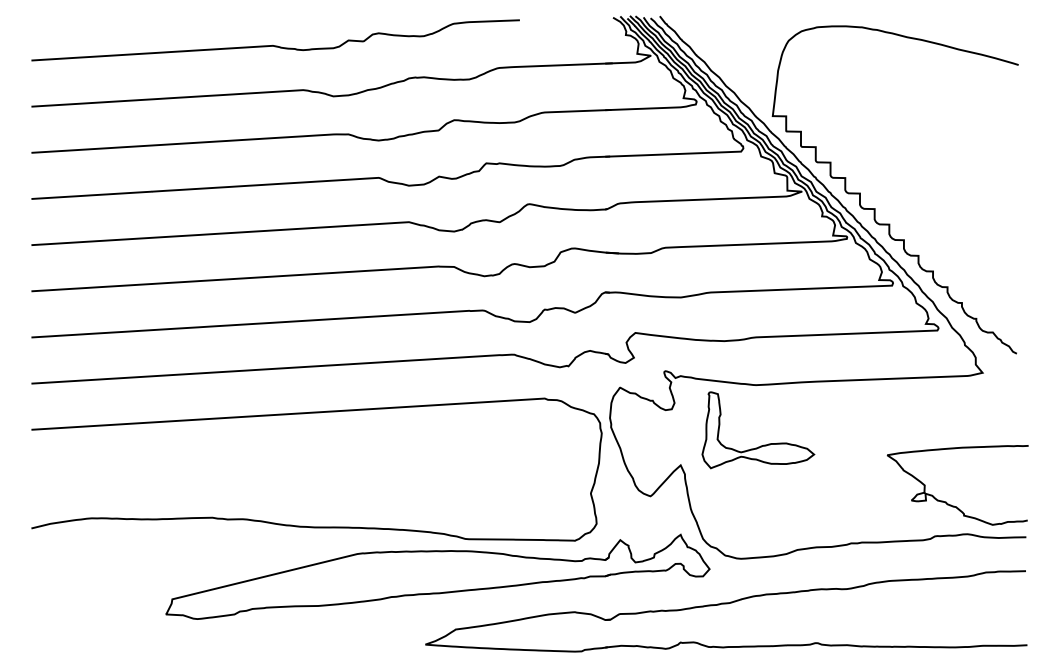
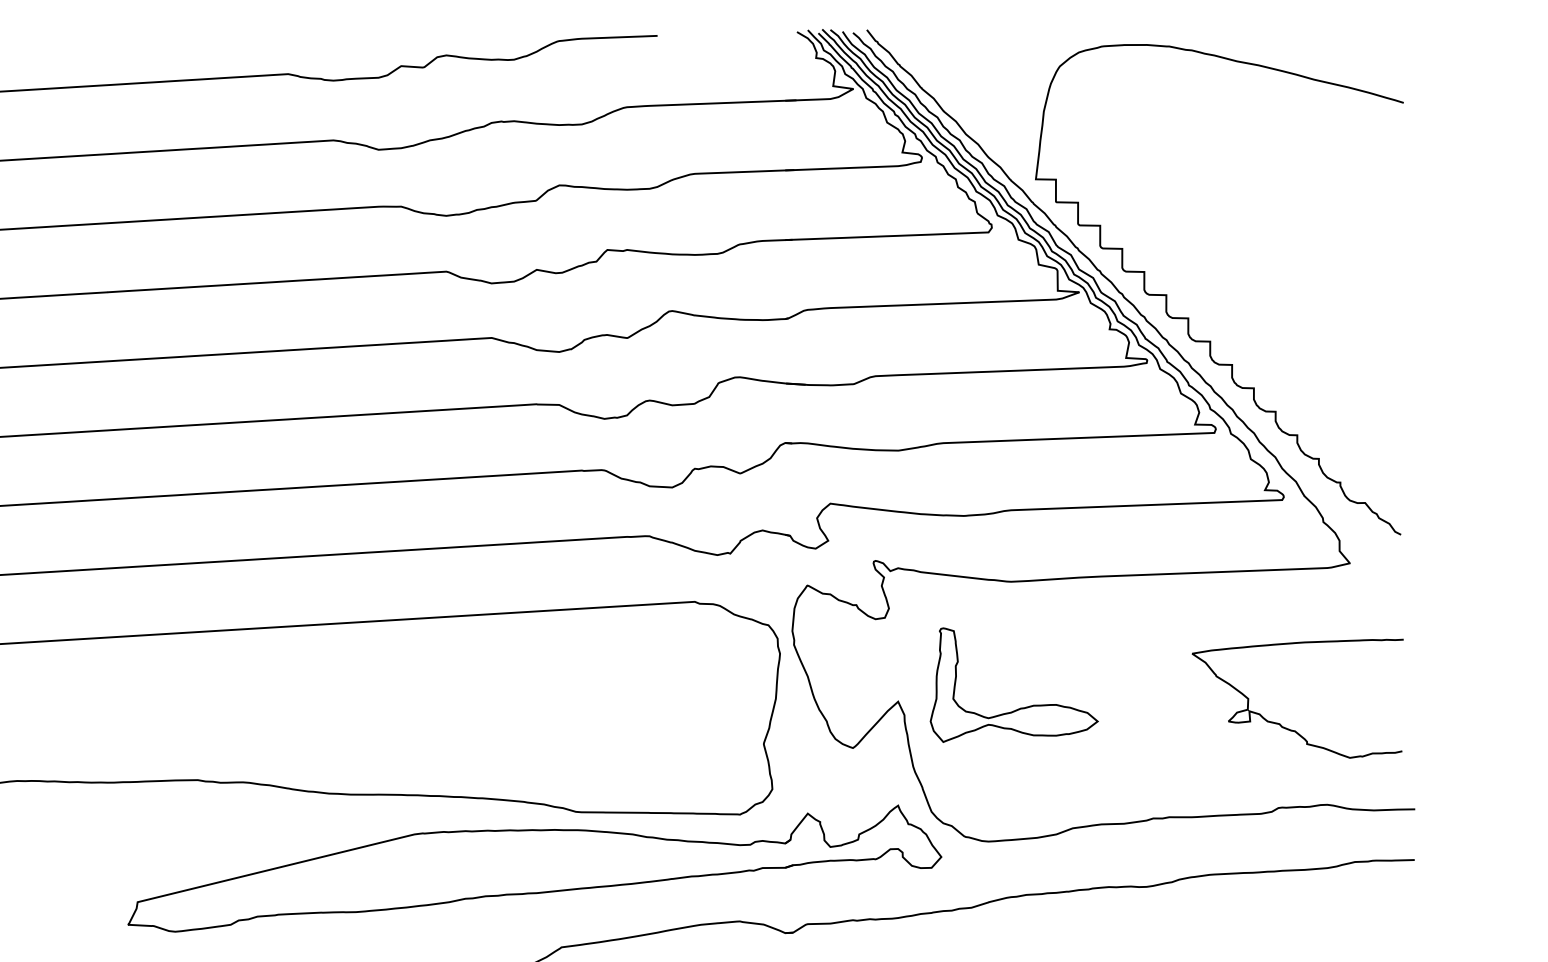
part: (763, 444) -> (1022, 706), moved
curve: (946, 501) -> (1280, 722), moved

